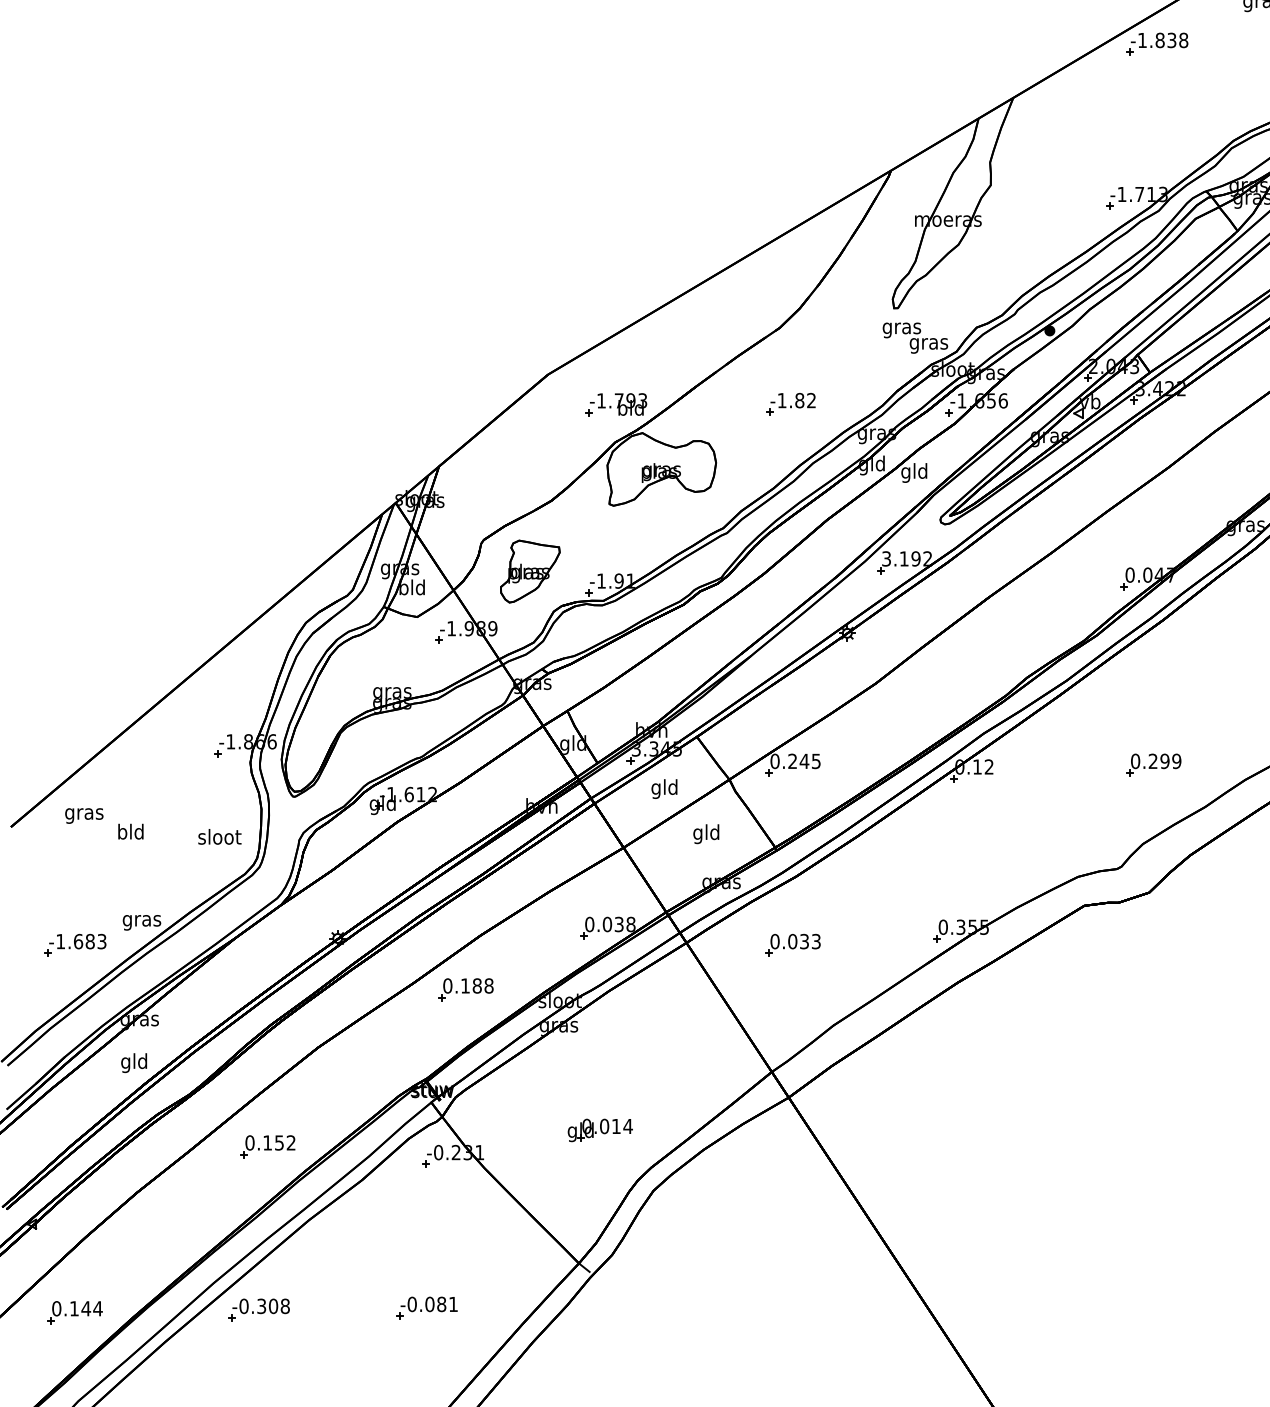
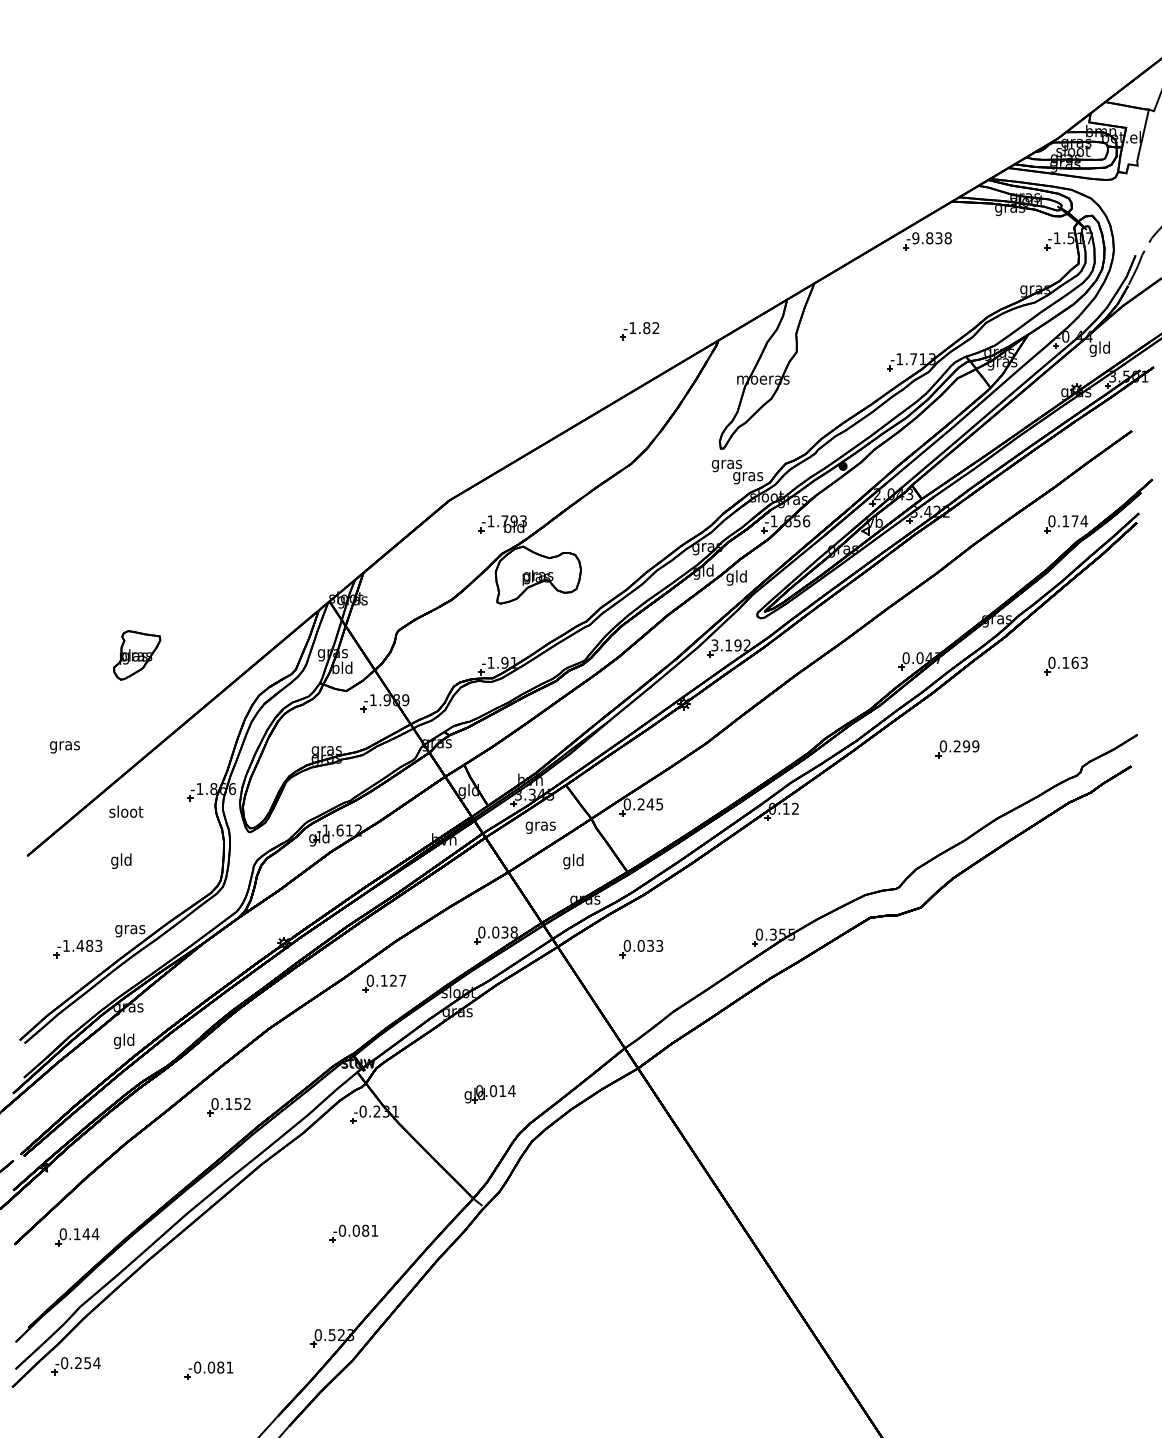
text: (1142, 40) -> (915, 238), -1.838 -> -9.838
part: (790, 404) -> (639, 331), moved
part: (530, 571) -> (137, 655), moved
part: (1153, 765) -> (957, 749), moved
text: (664, 788) -> (540, 825), gld -> gras
text: (83, 816) -> (64, 747), moved
text: (121, 832) -> (114, 860), bld -> gld
text: (220, 836) -> (126, 811), moved
text: (78, 941) -> (80, 945), -1.683 -> -1.483
text: (483, 985) -> (398, 980), 0.188 -> 0.127
part: (258, 1310) -> (221, 1235), removed

